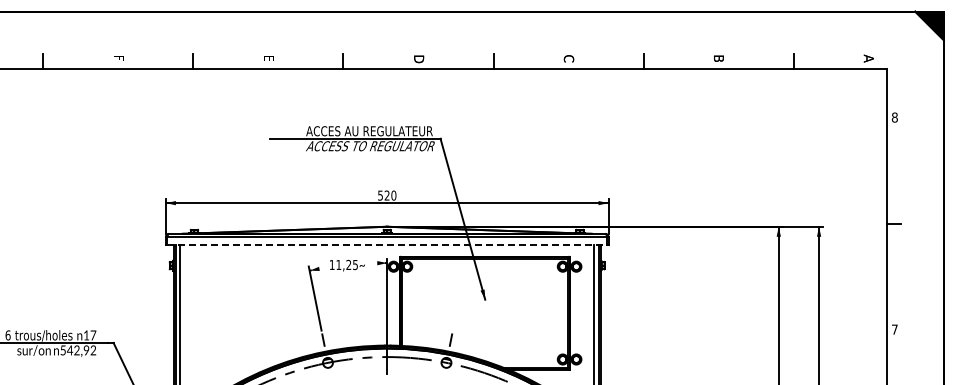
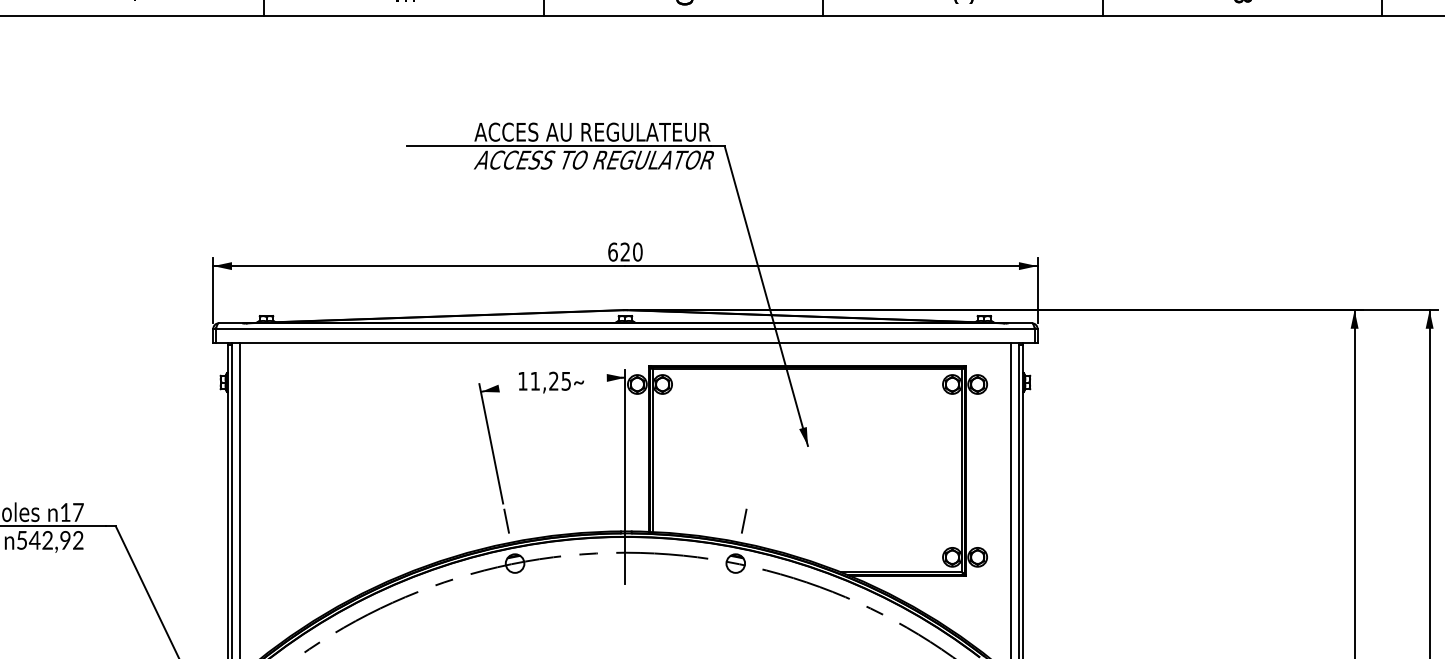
text: (380, 195) -> (612, 251), 520 -> 620
line: (387, 244) -> (625, 343), dashed -> solid

